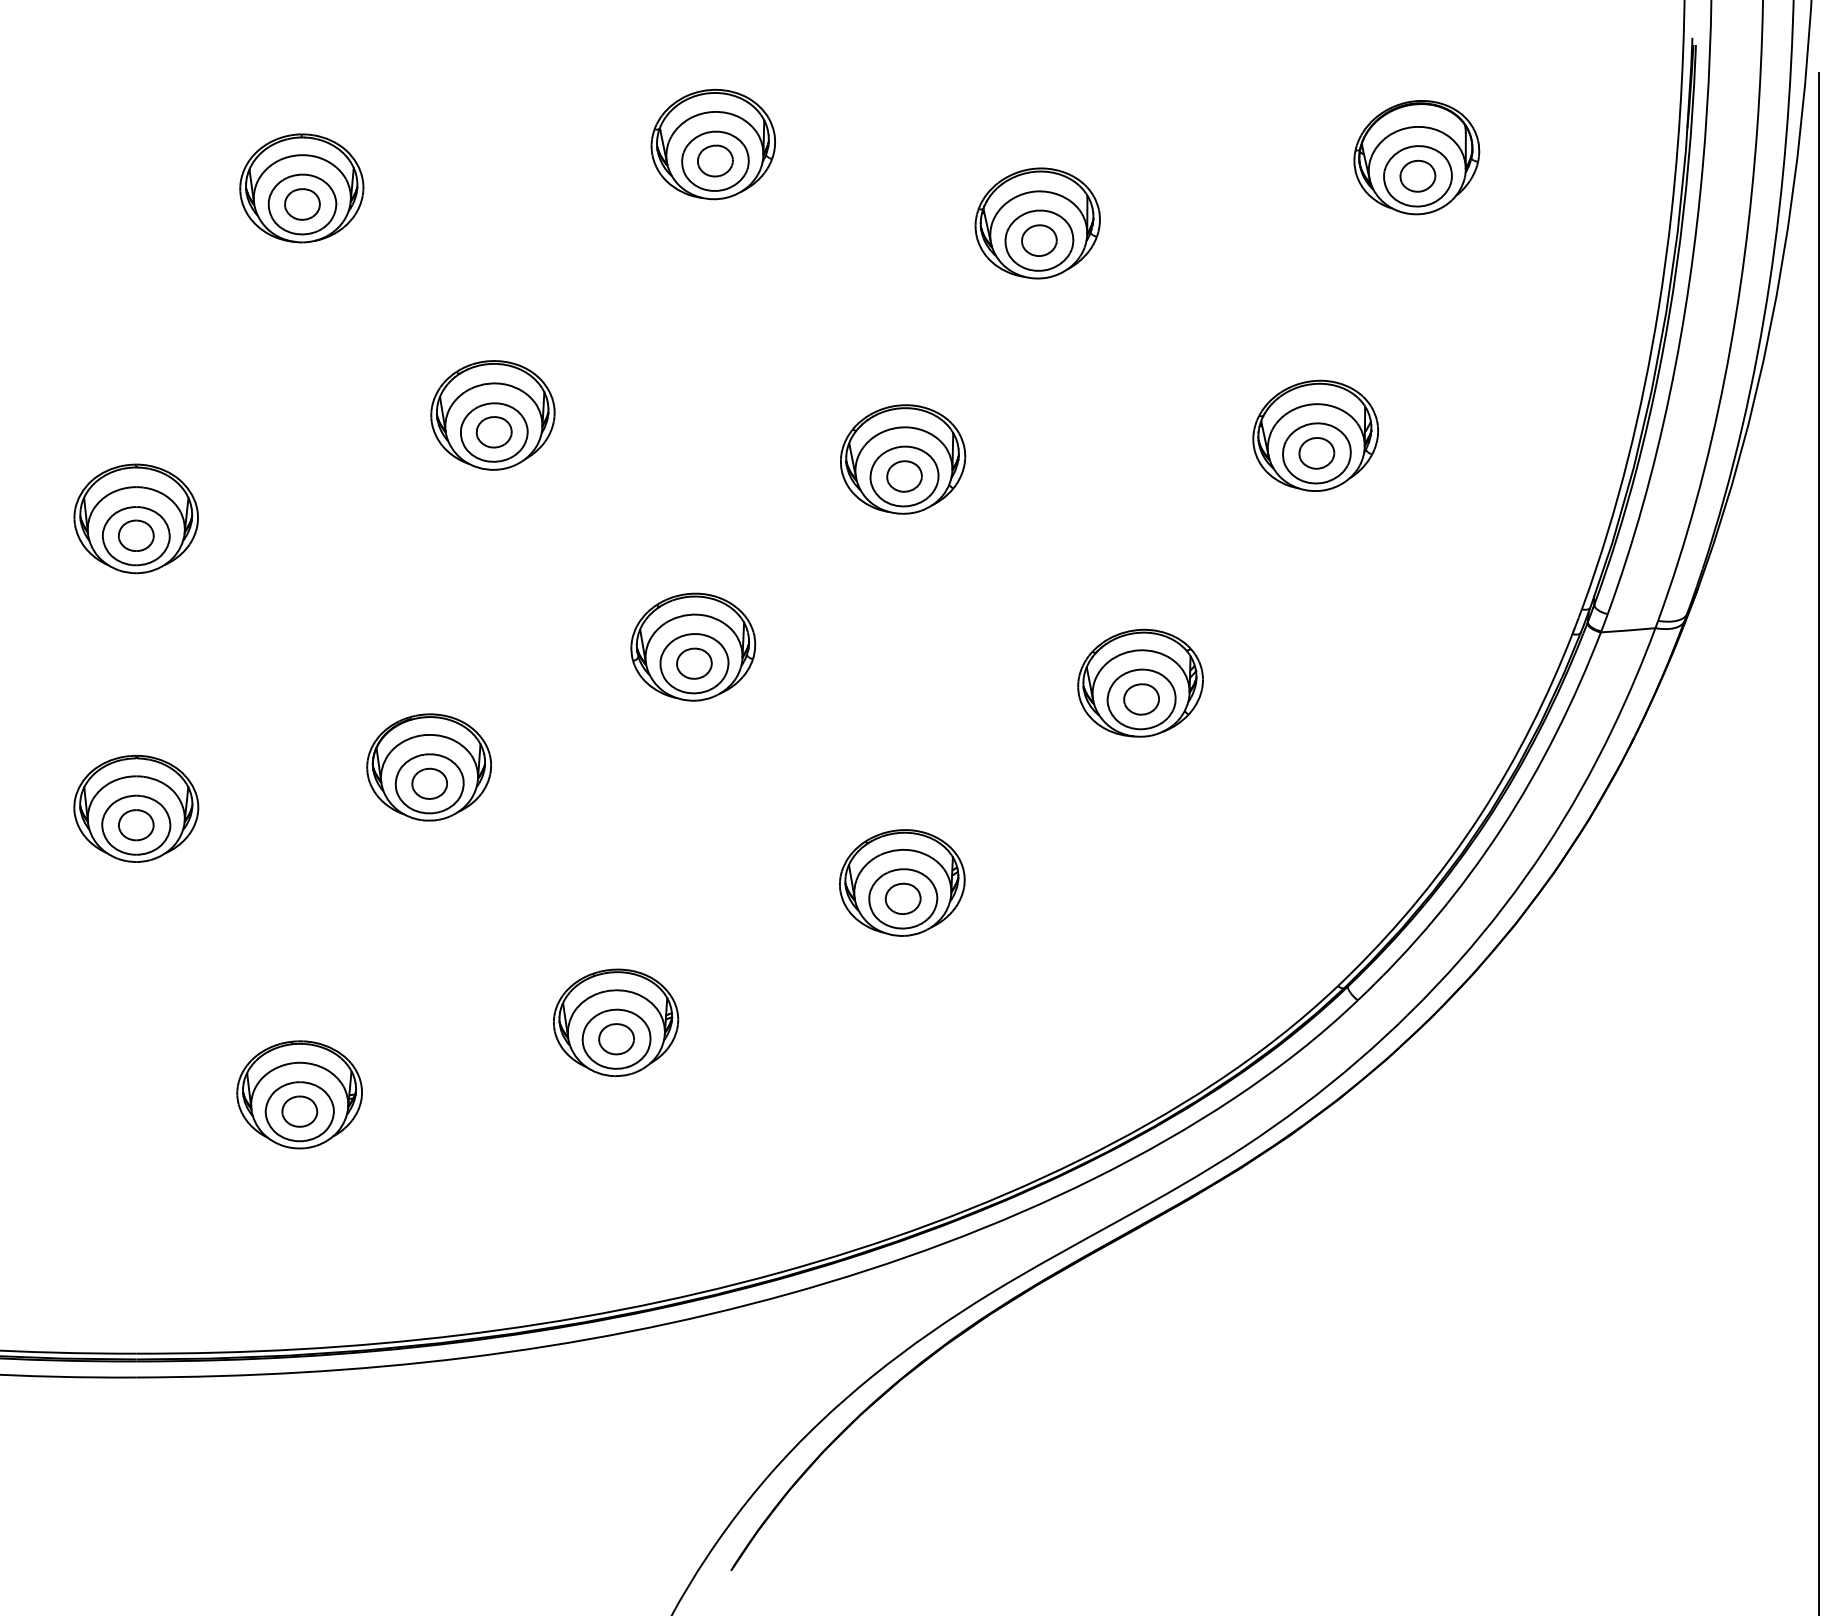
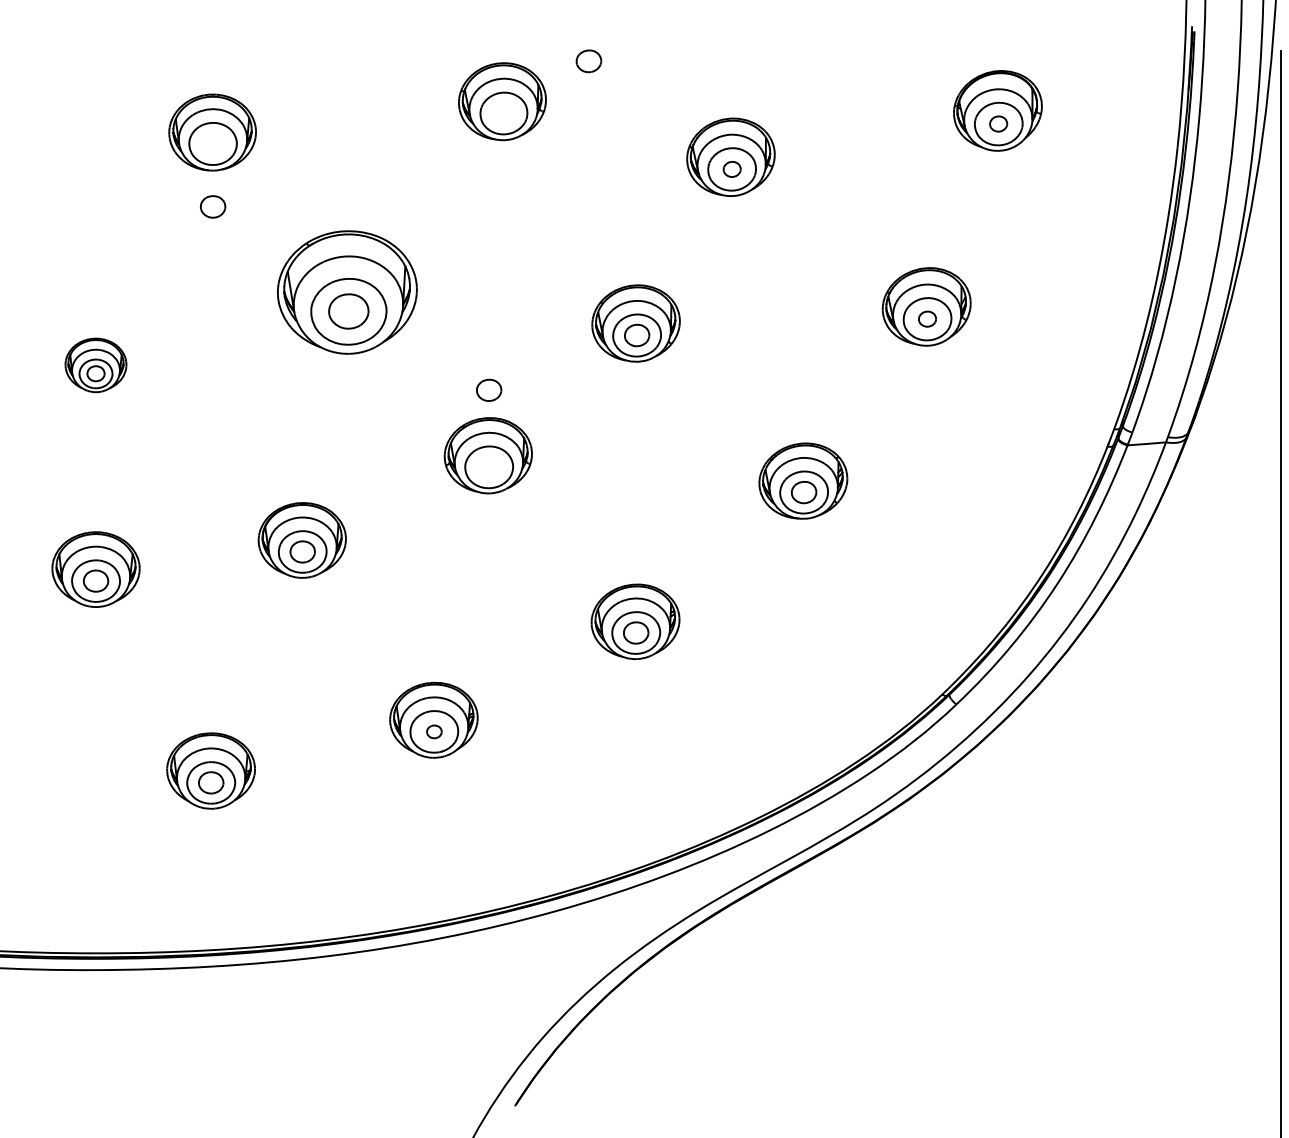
part: (714, 161) -> (588, 61), moved
part: (1417, 175) -> (998, 123), size x0.7
part: (301, 203) -> (212, 206), moved
part: (1039, 240) -> (732, 169), size x0.7
part: (491, 415) -> (346, 292), size x1.6
part: (1316, 452) -> (927, 318), size x0.7
part: (135, 519) -> (95, 365), size x0.7
part: (694, 662) -> (489, 389), moved
part: (616, 1038) -> (434, 731), size x0.6

